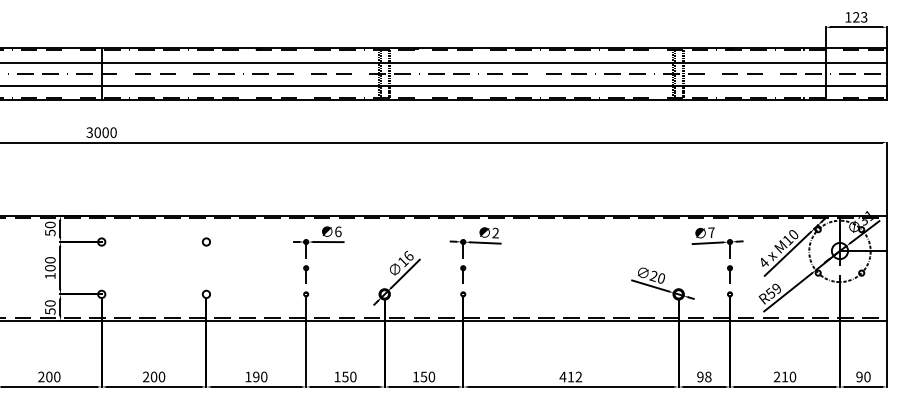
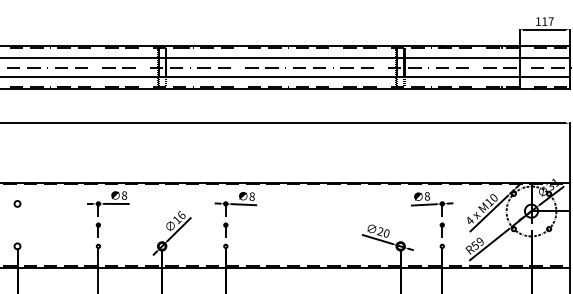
text: (860, 17) -> (548, 21), 123 -> 117
text: (338, 231) -> (124, 195), 6 -> 8
text: (711, 232) -> (427, 196), 7 -> 8
text: (495, 233) -> (252, 196), 2 -> 8

